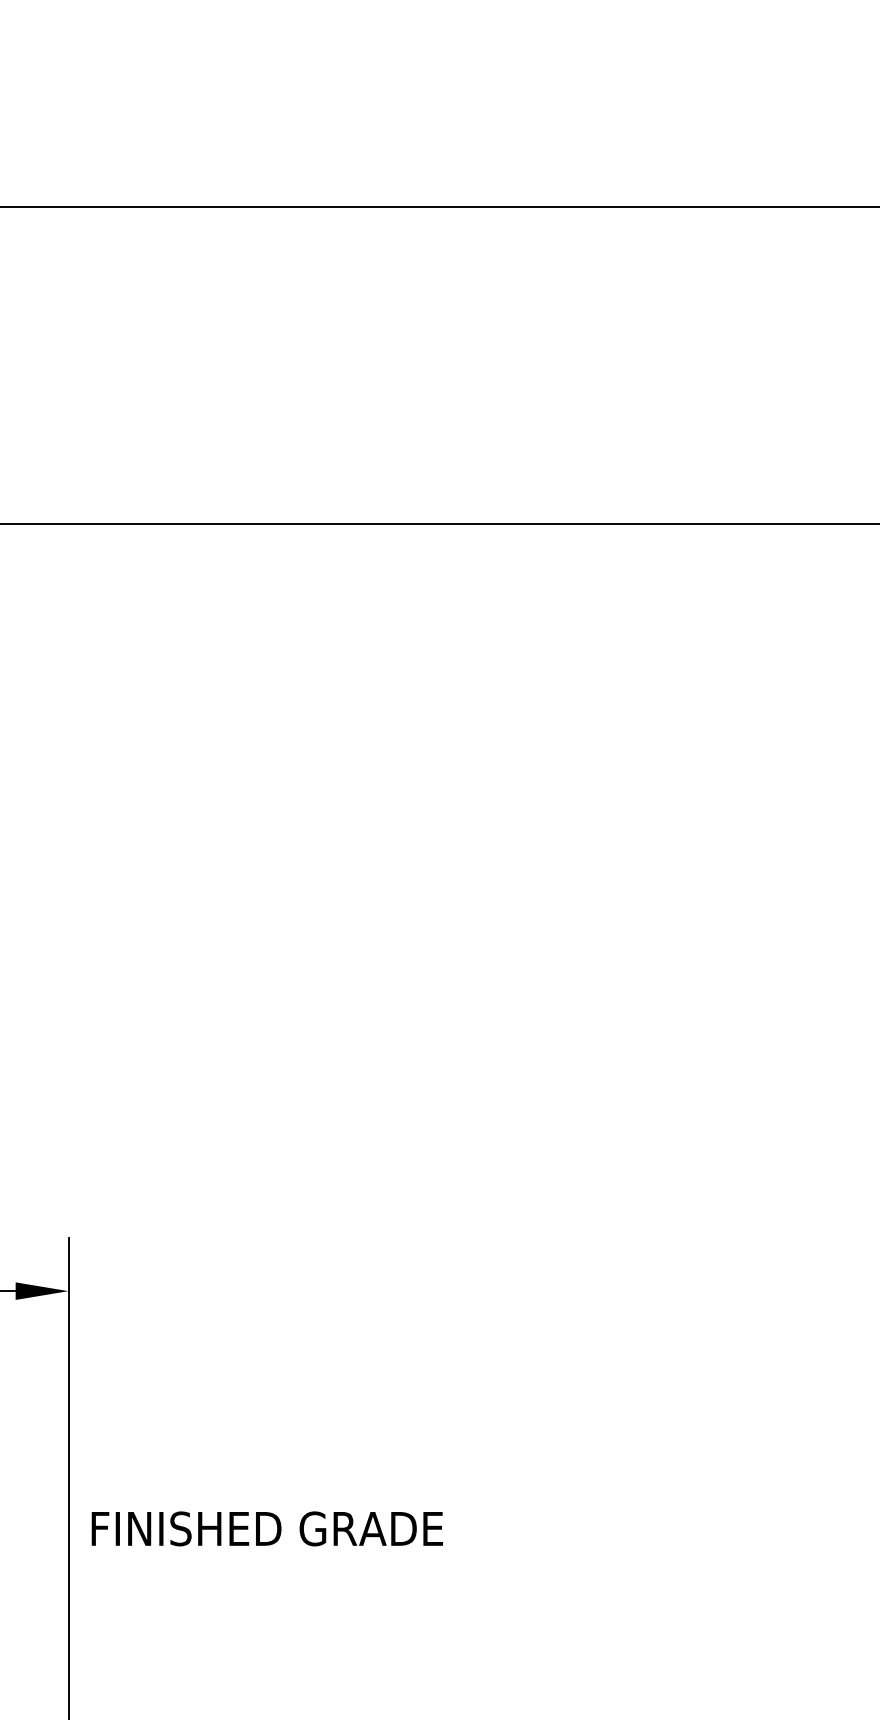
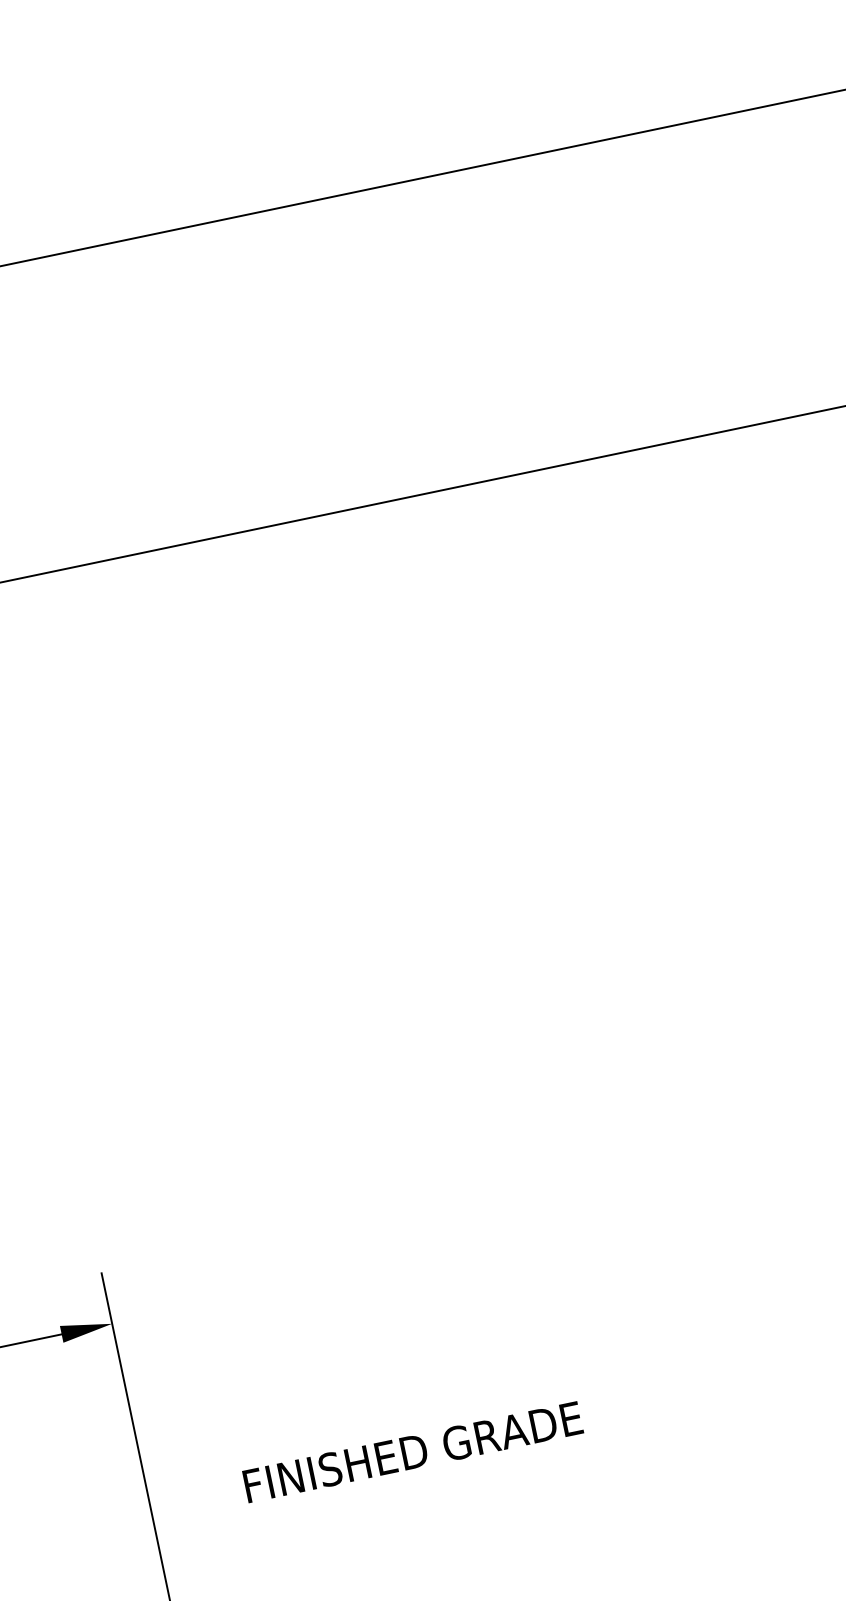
text: (266, 1528) -> (412, 1451), moved

